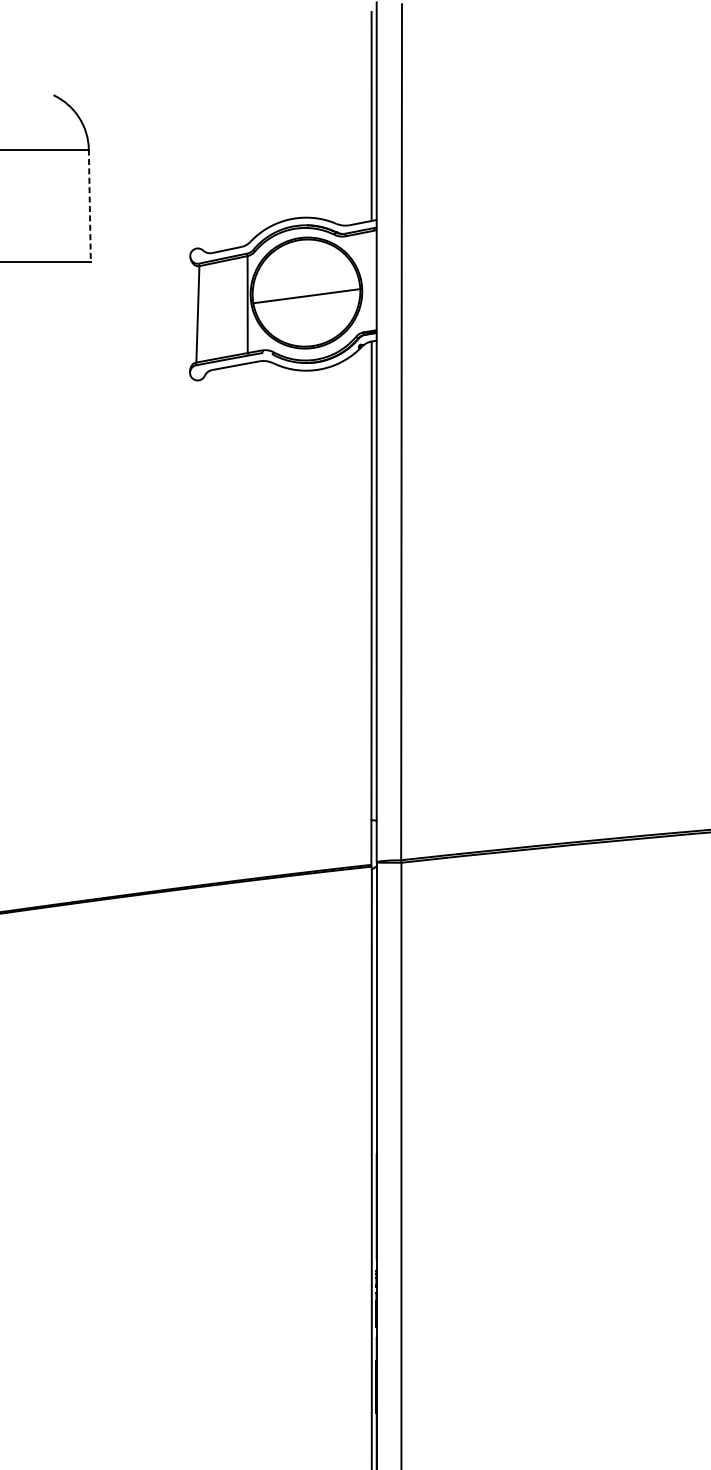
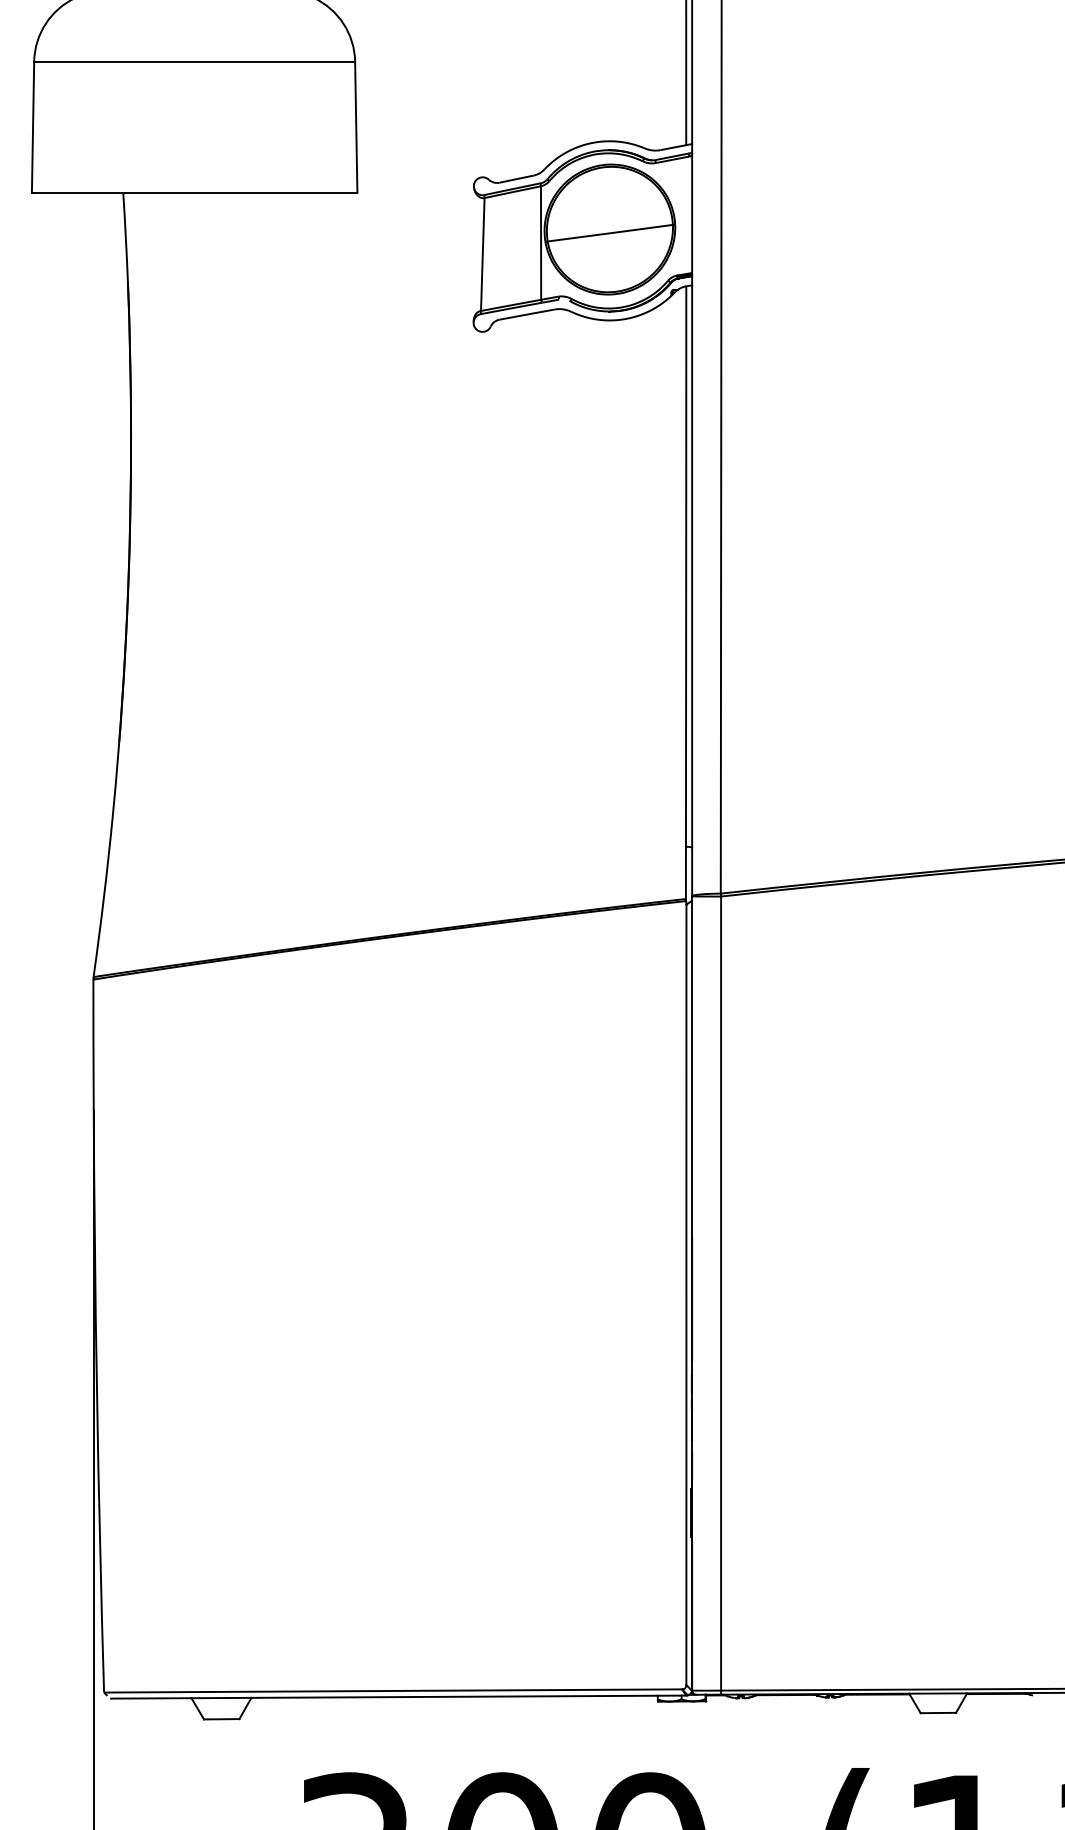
line: (90, 205) -> (356, 127), dashed -> solid

